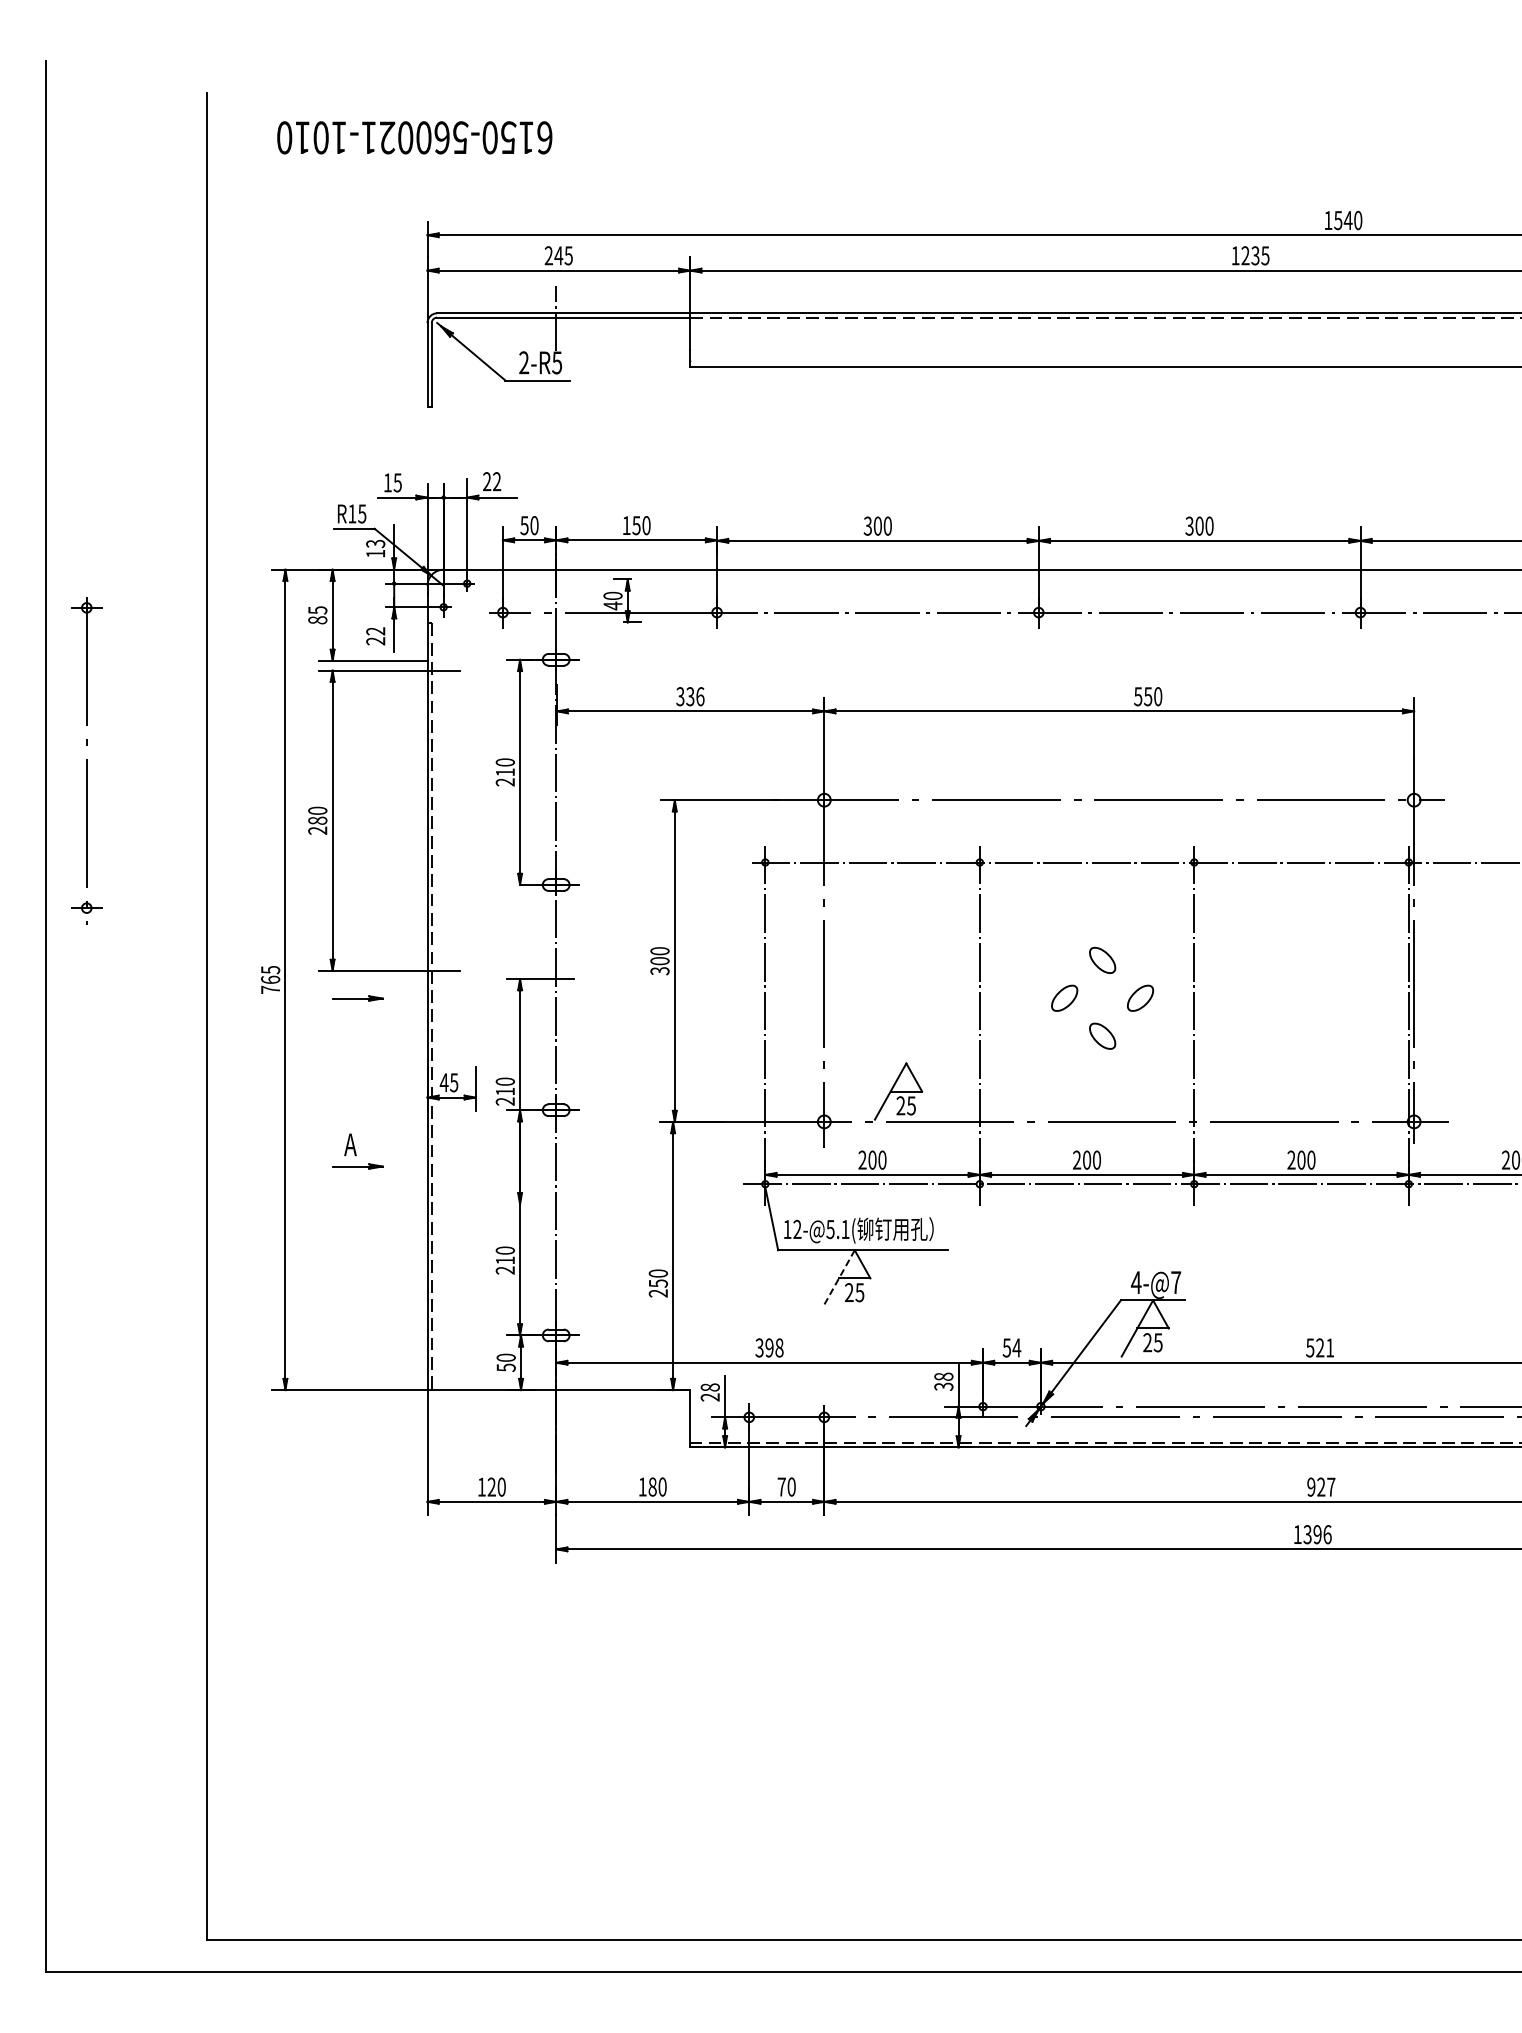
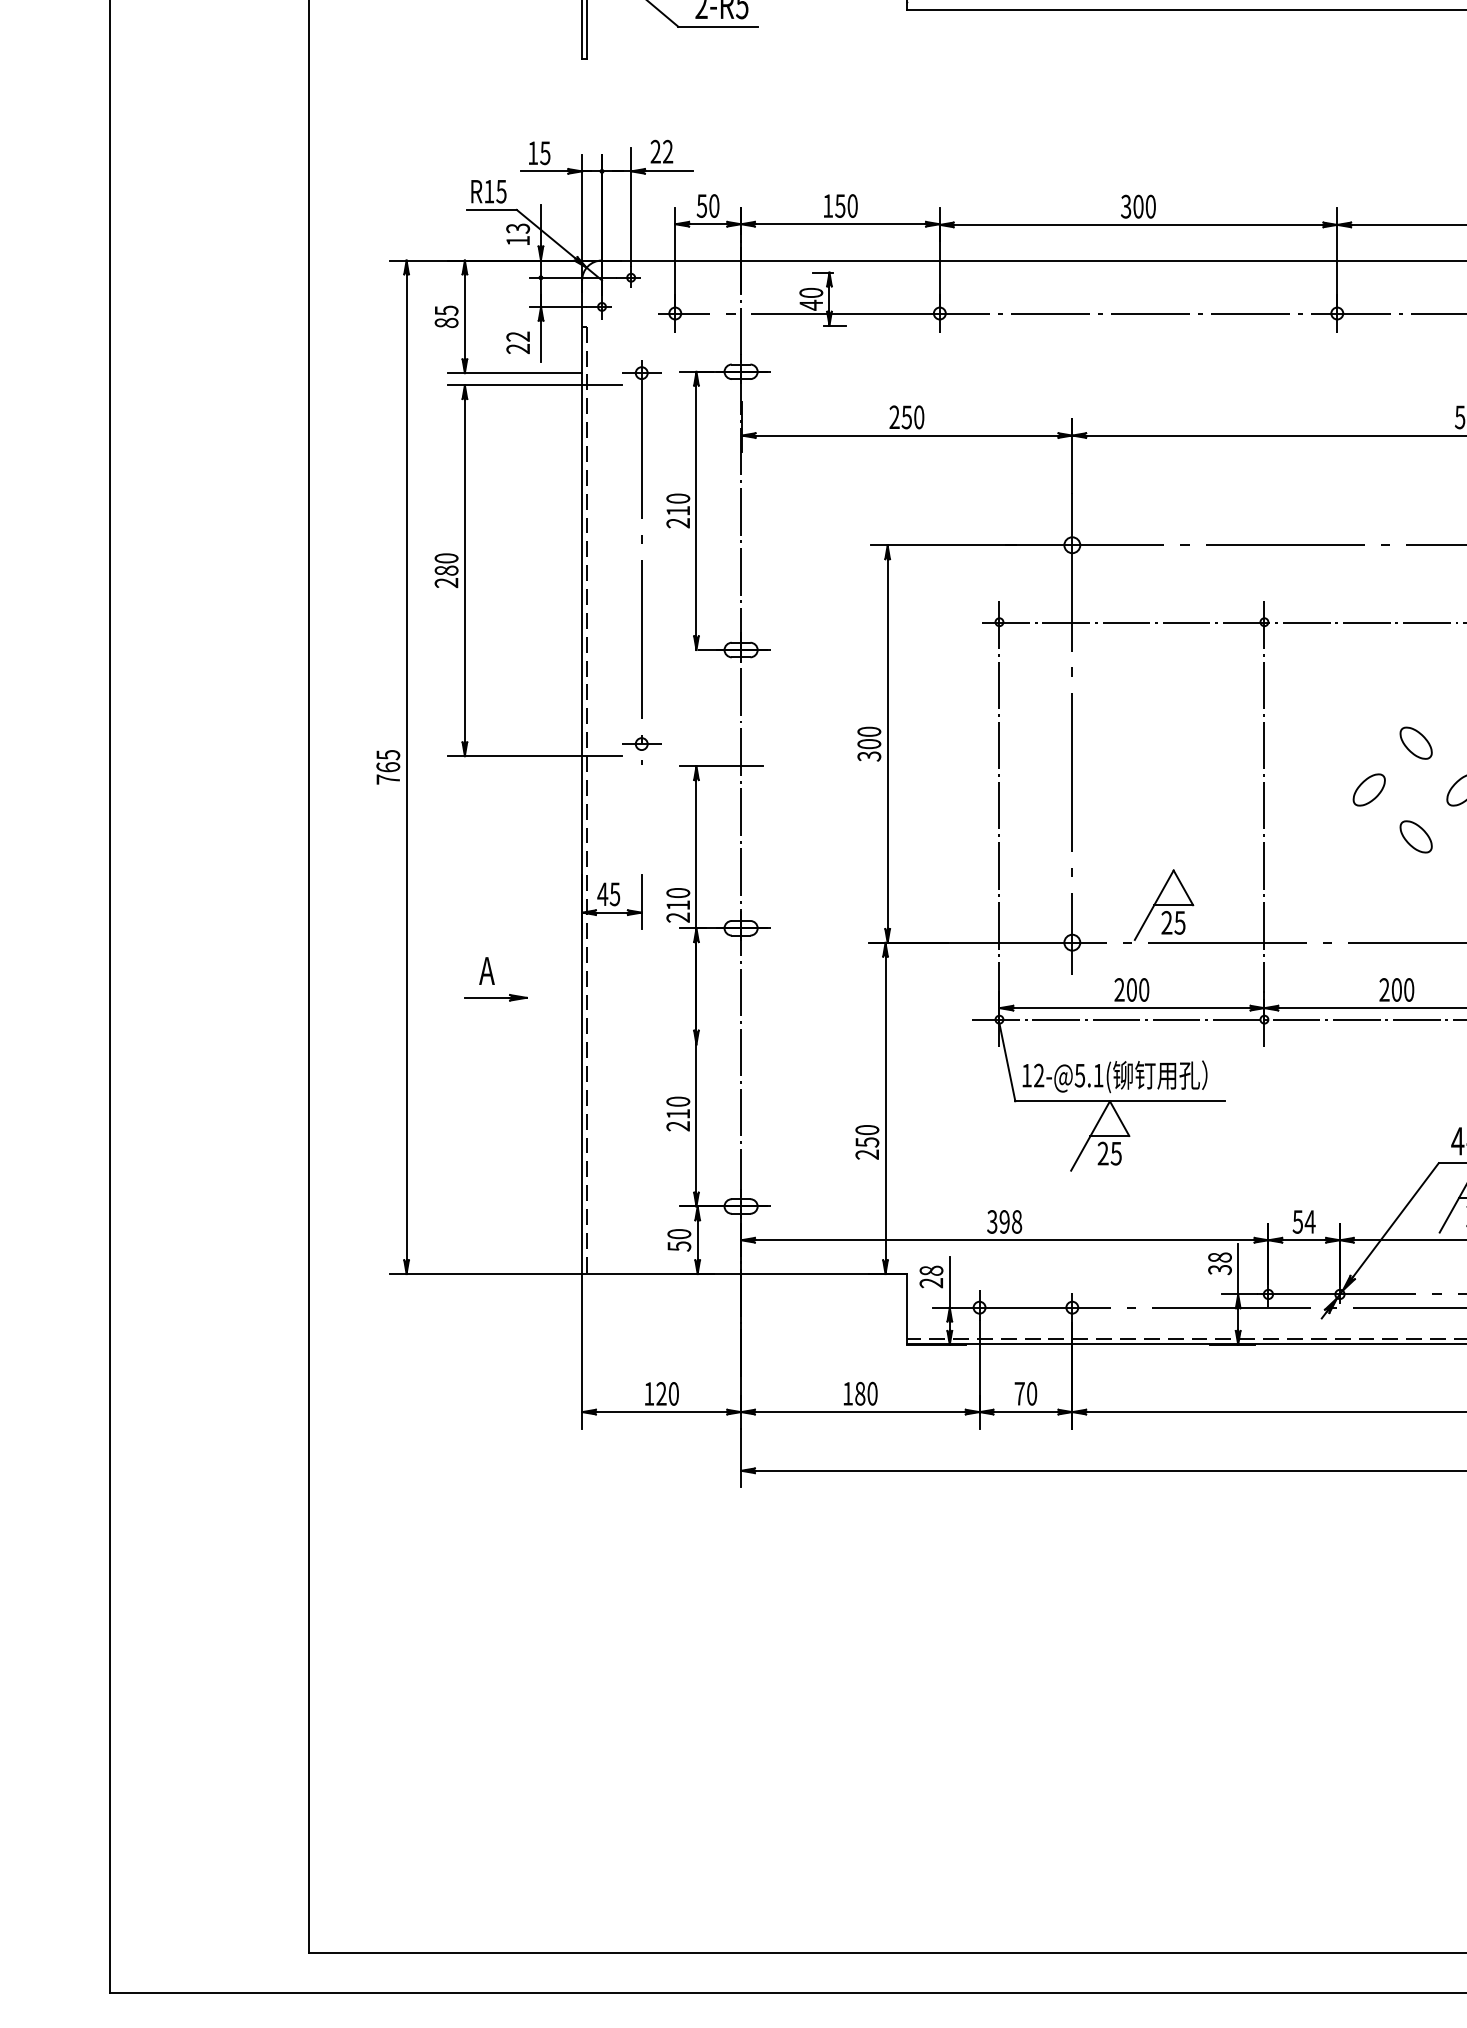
text: (690, 696) -> (907, 417), 336 -> 250
part: (86, 760) -> (641, 561), moved
part: (357, 998) -> (495, 790), removed
line: (838, 1278) -> (1089, 1136), dashed -> solid

